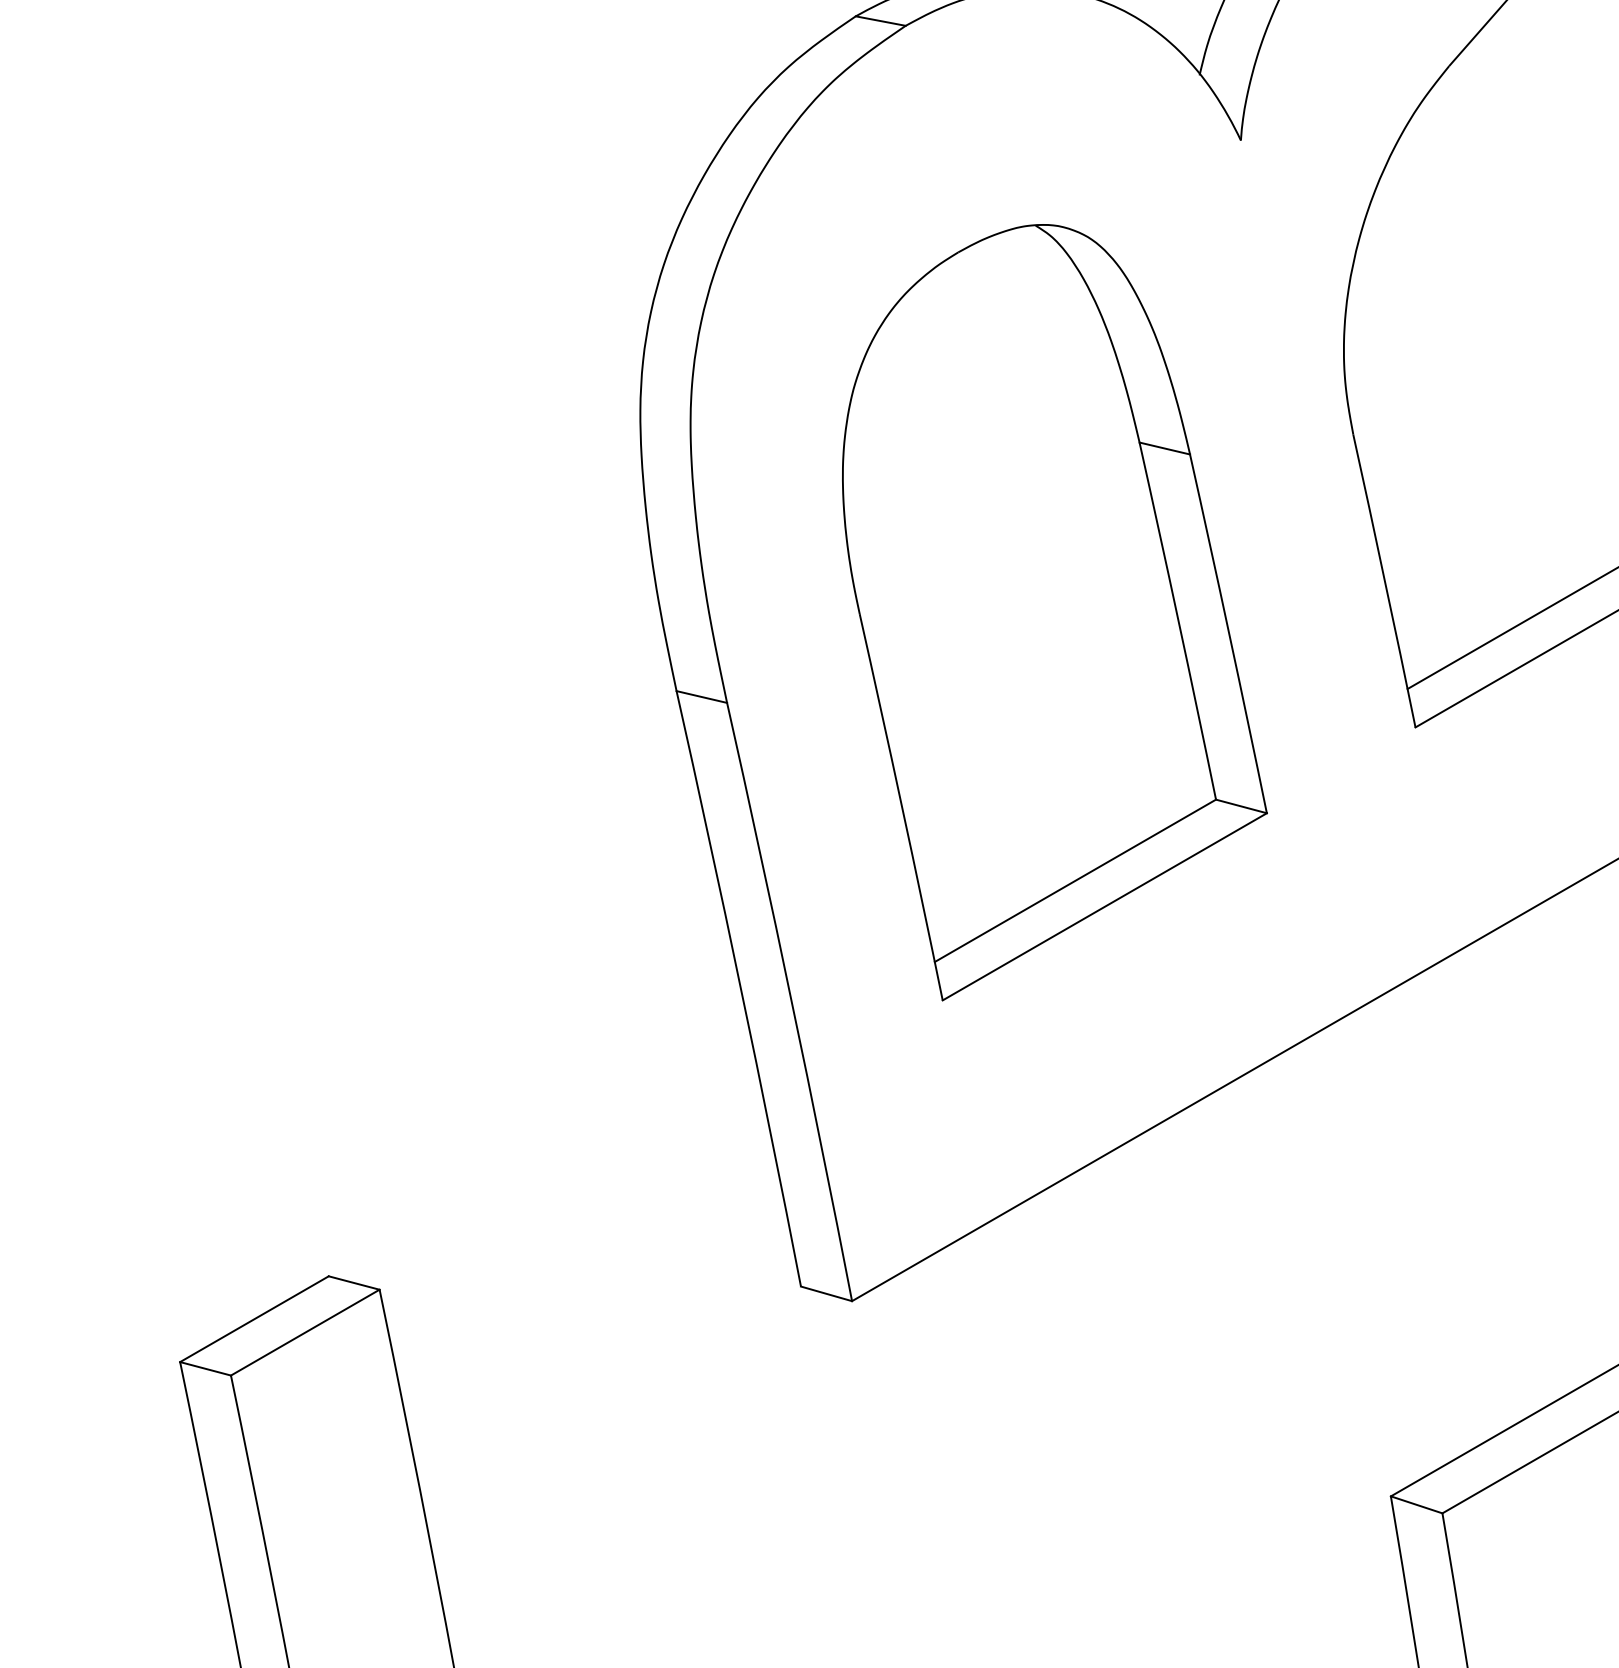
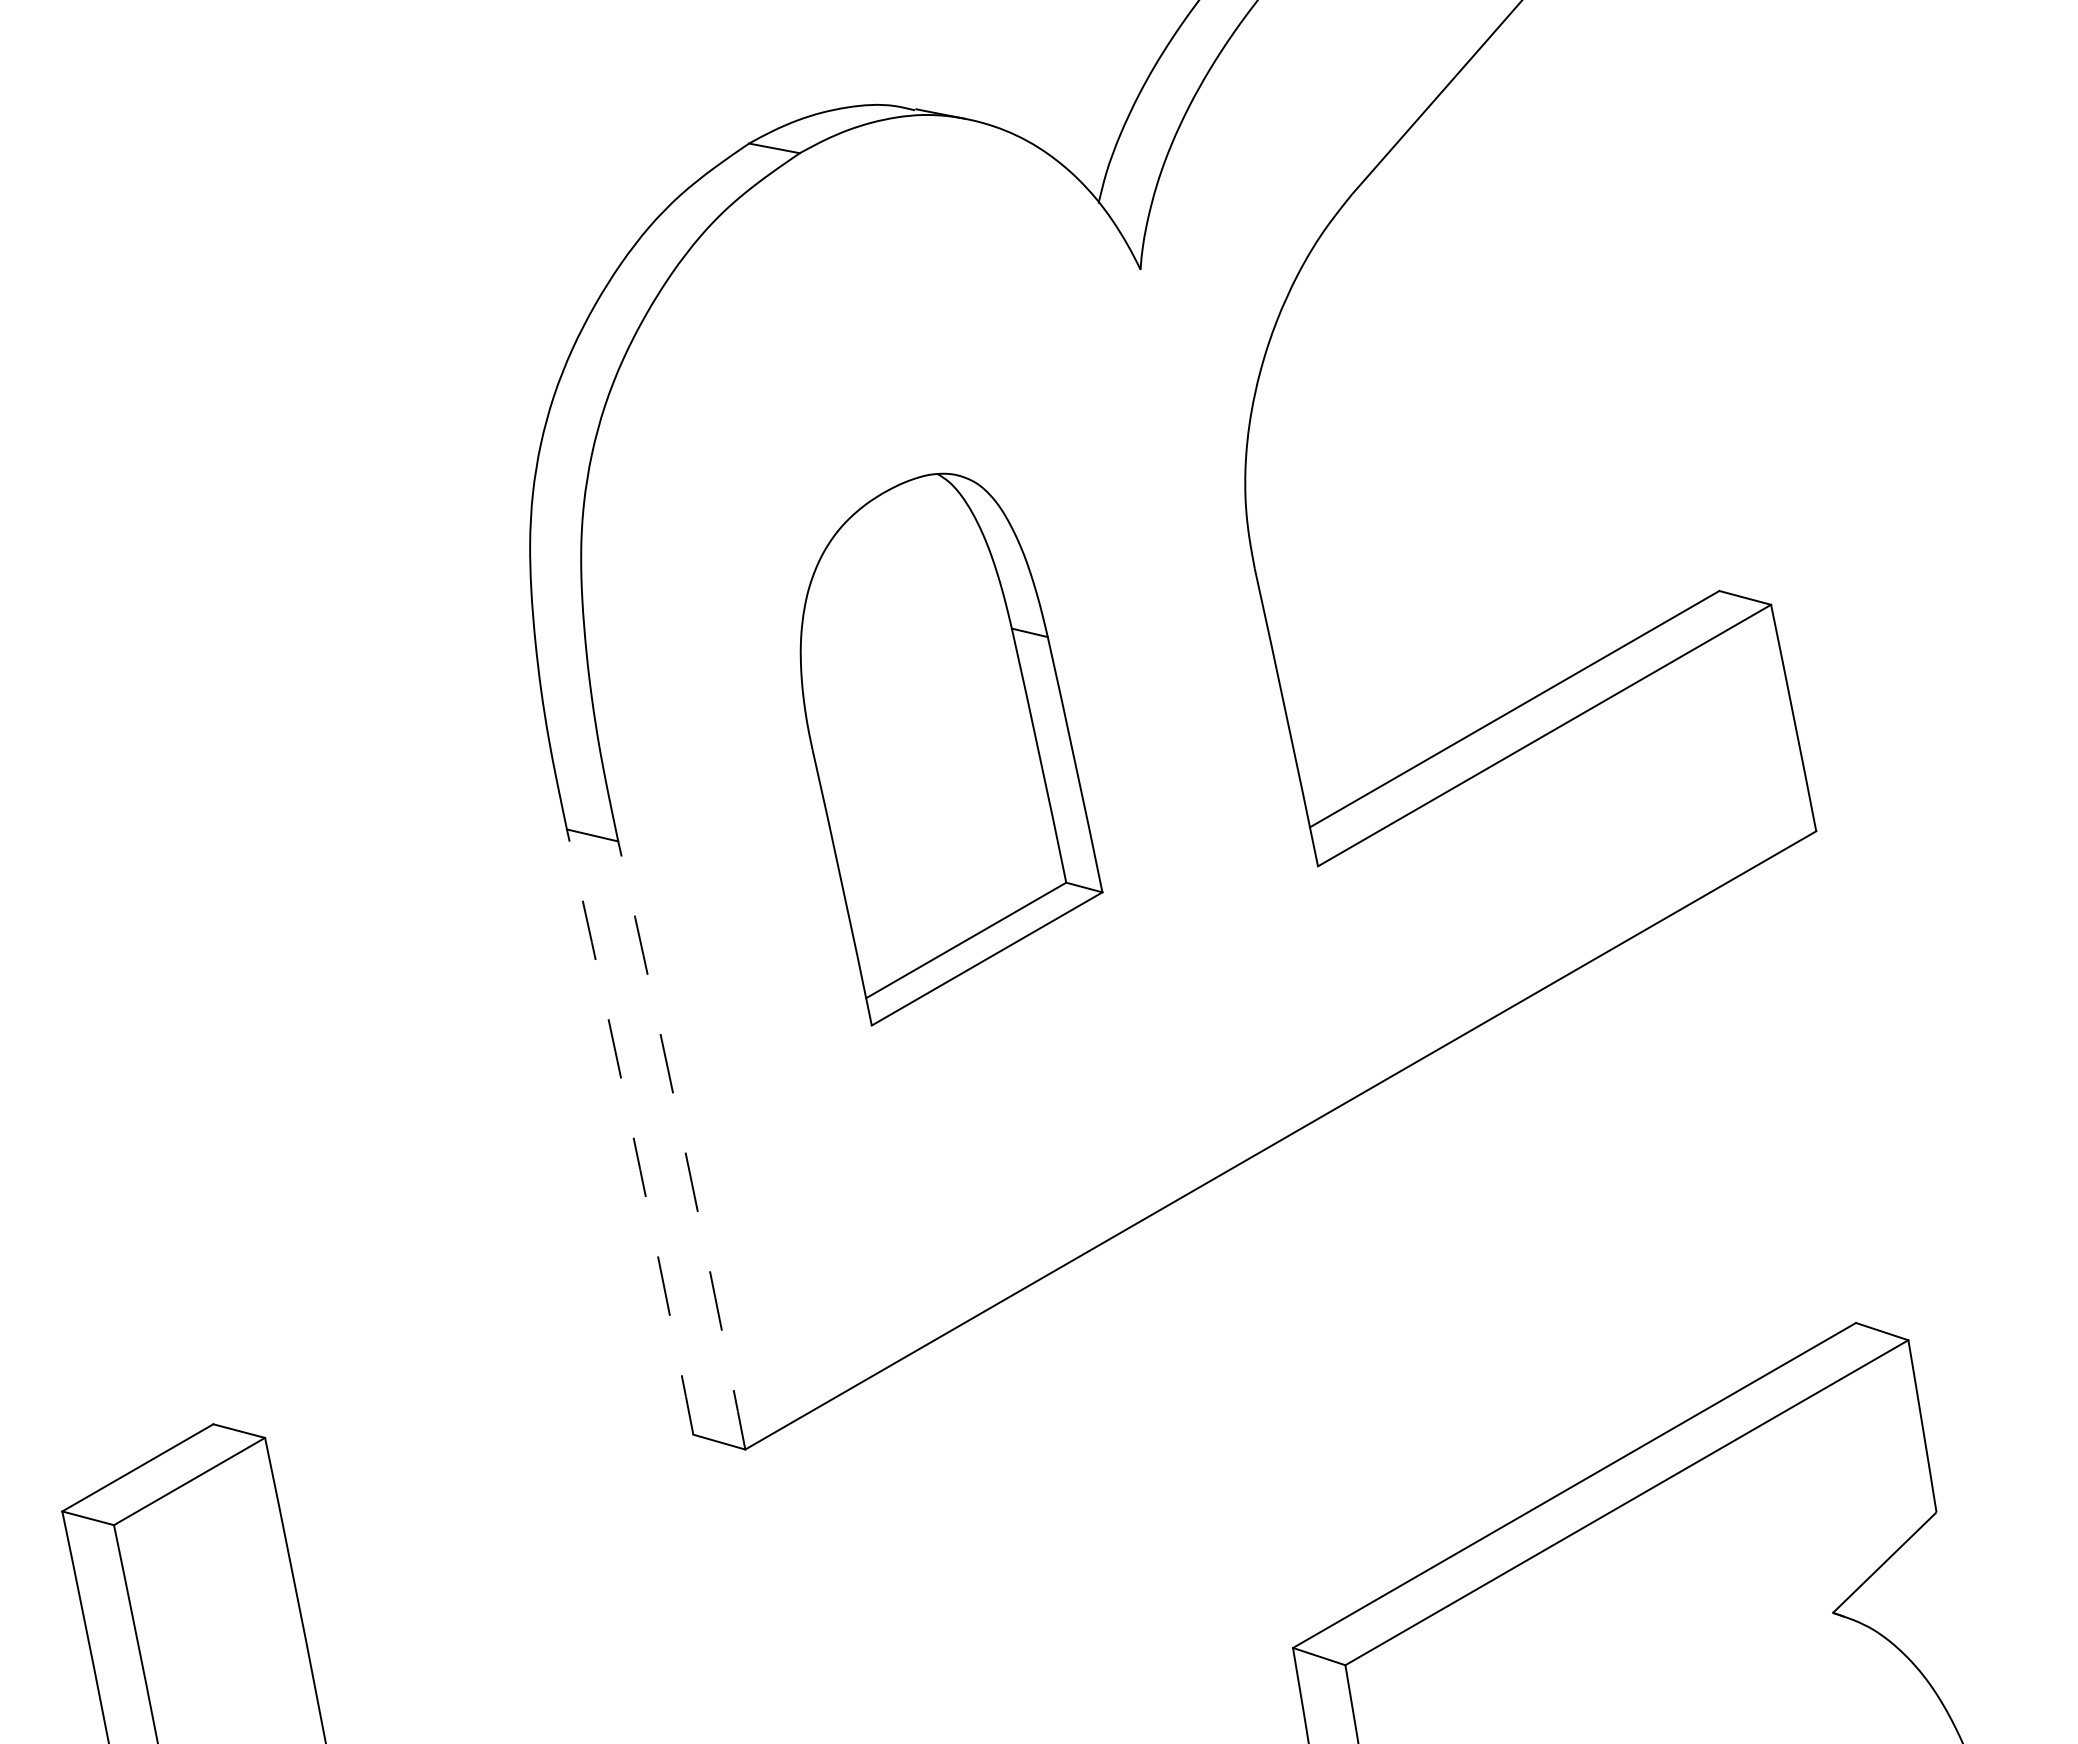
part: (1054, 612) -> (951, 749), size x0.7
arc: (741, 988) -> (632, 1131), solid -> dashed
arc: (792, 1002) -> (684, 1145), solid -> dashed

